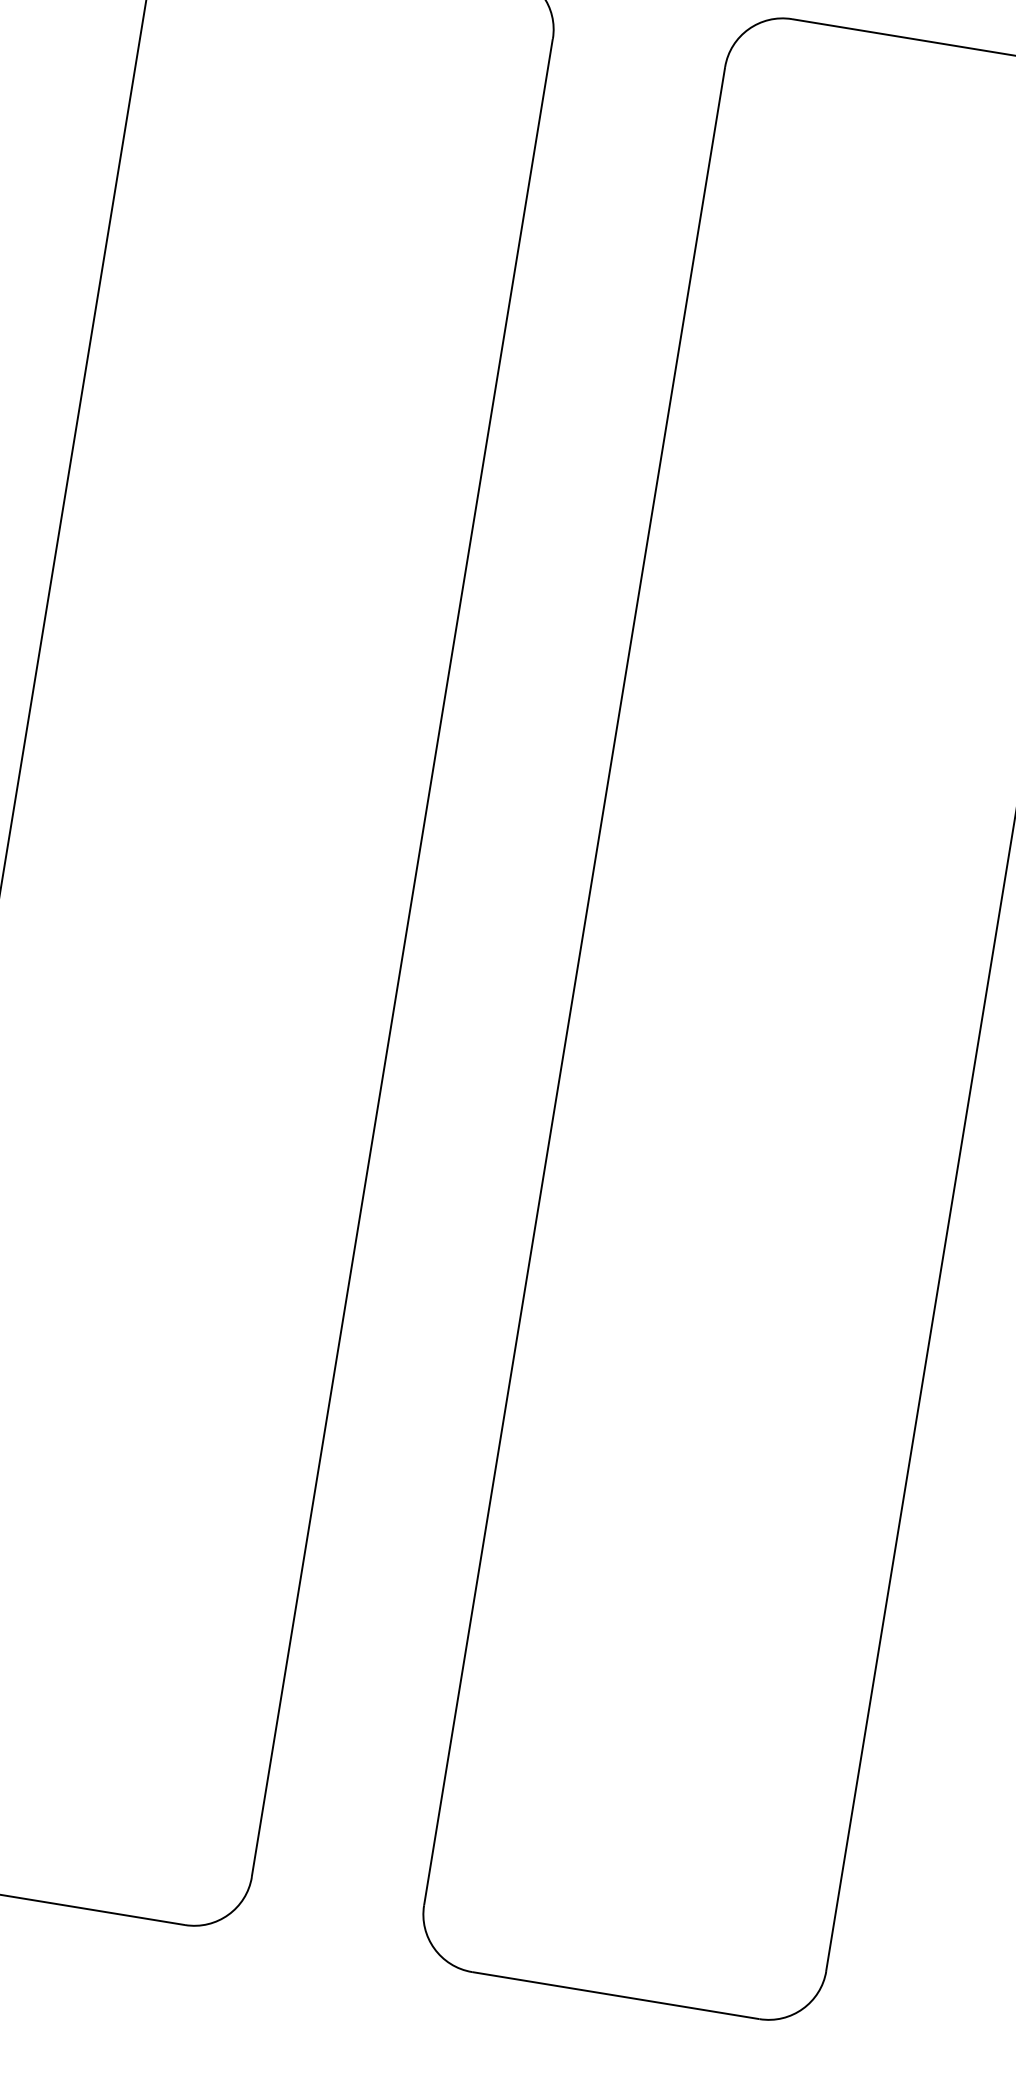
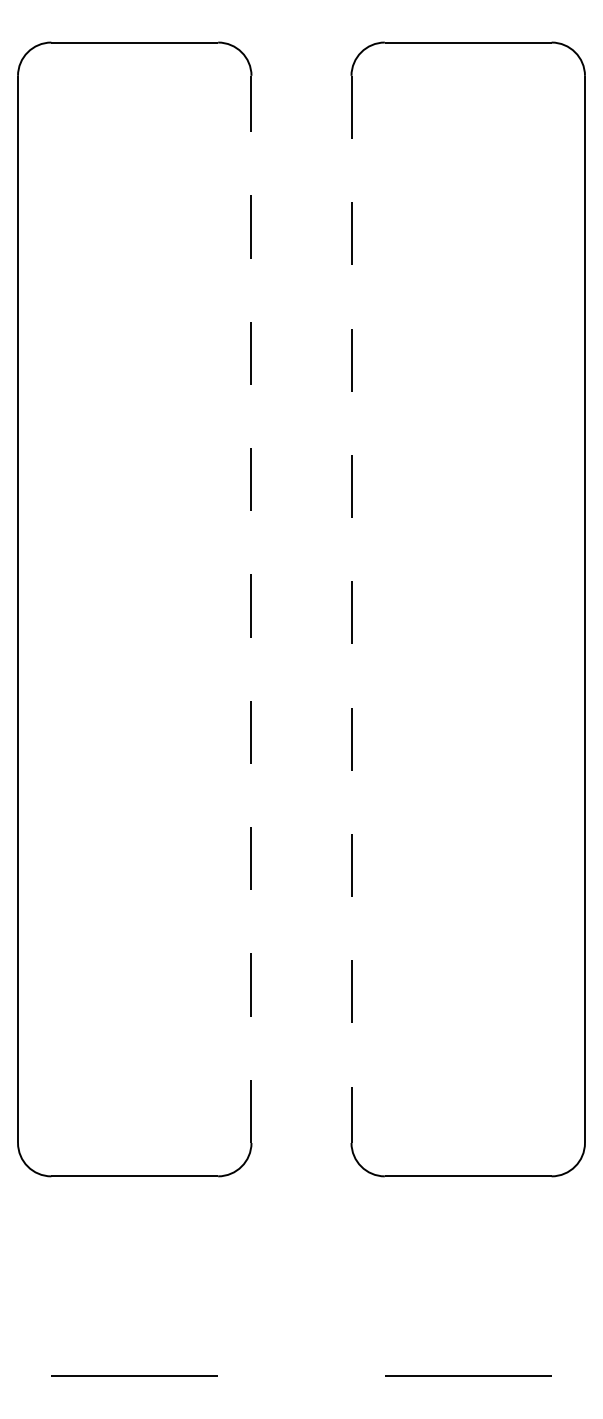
line: (402, 958) -> (251, 609), solid -> dashed
line: (574, 986) -> (351, 609), solid -> dashed

